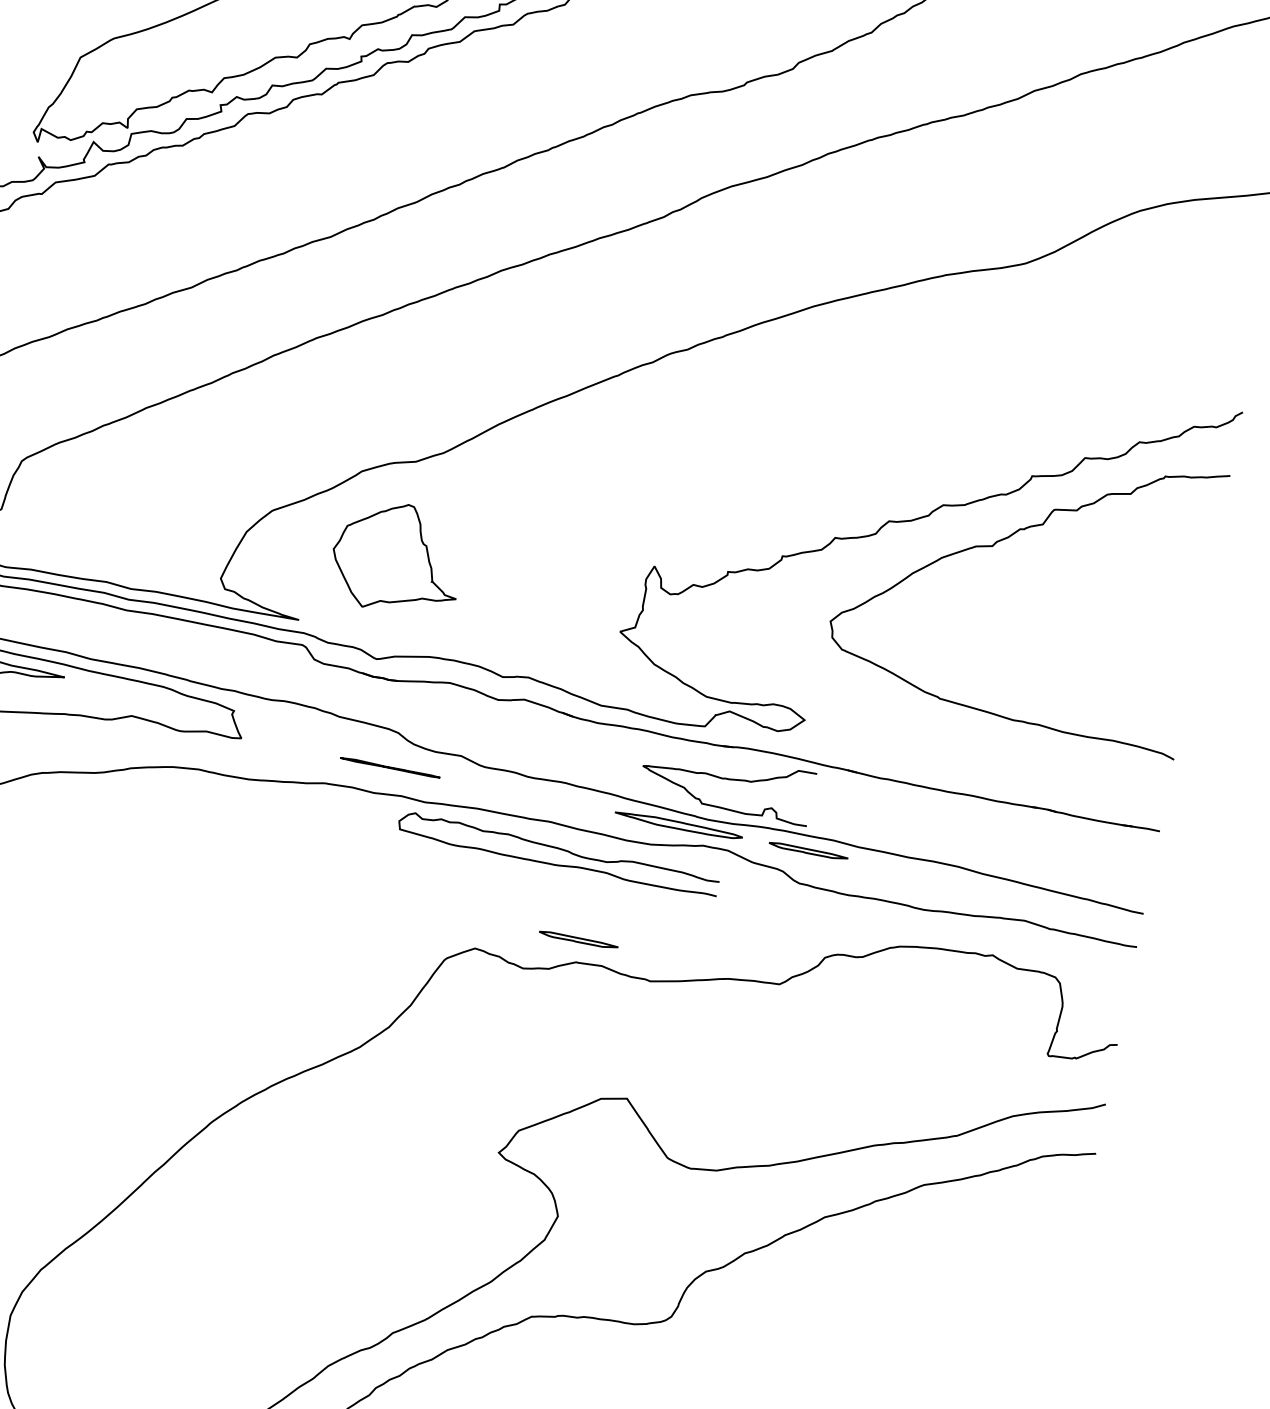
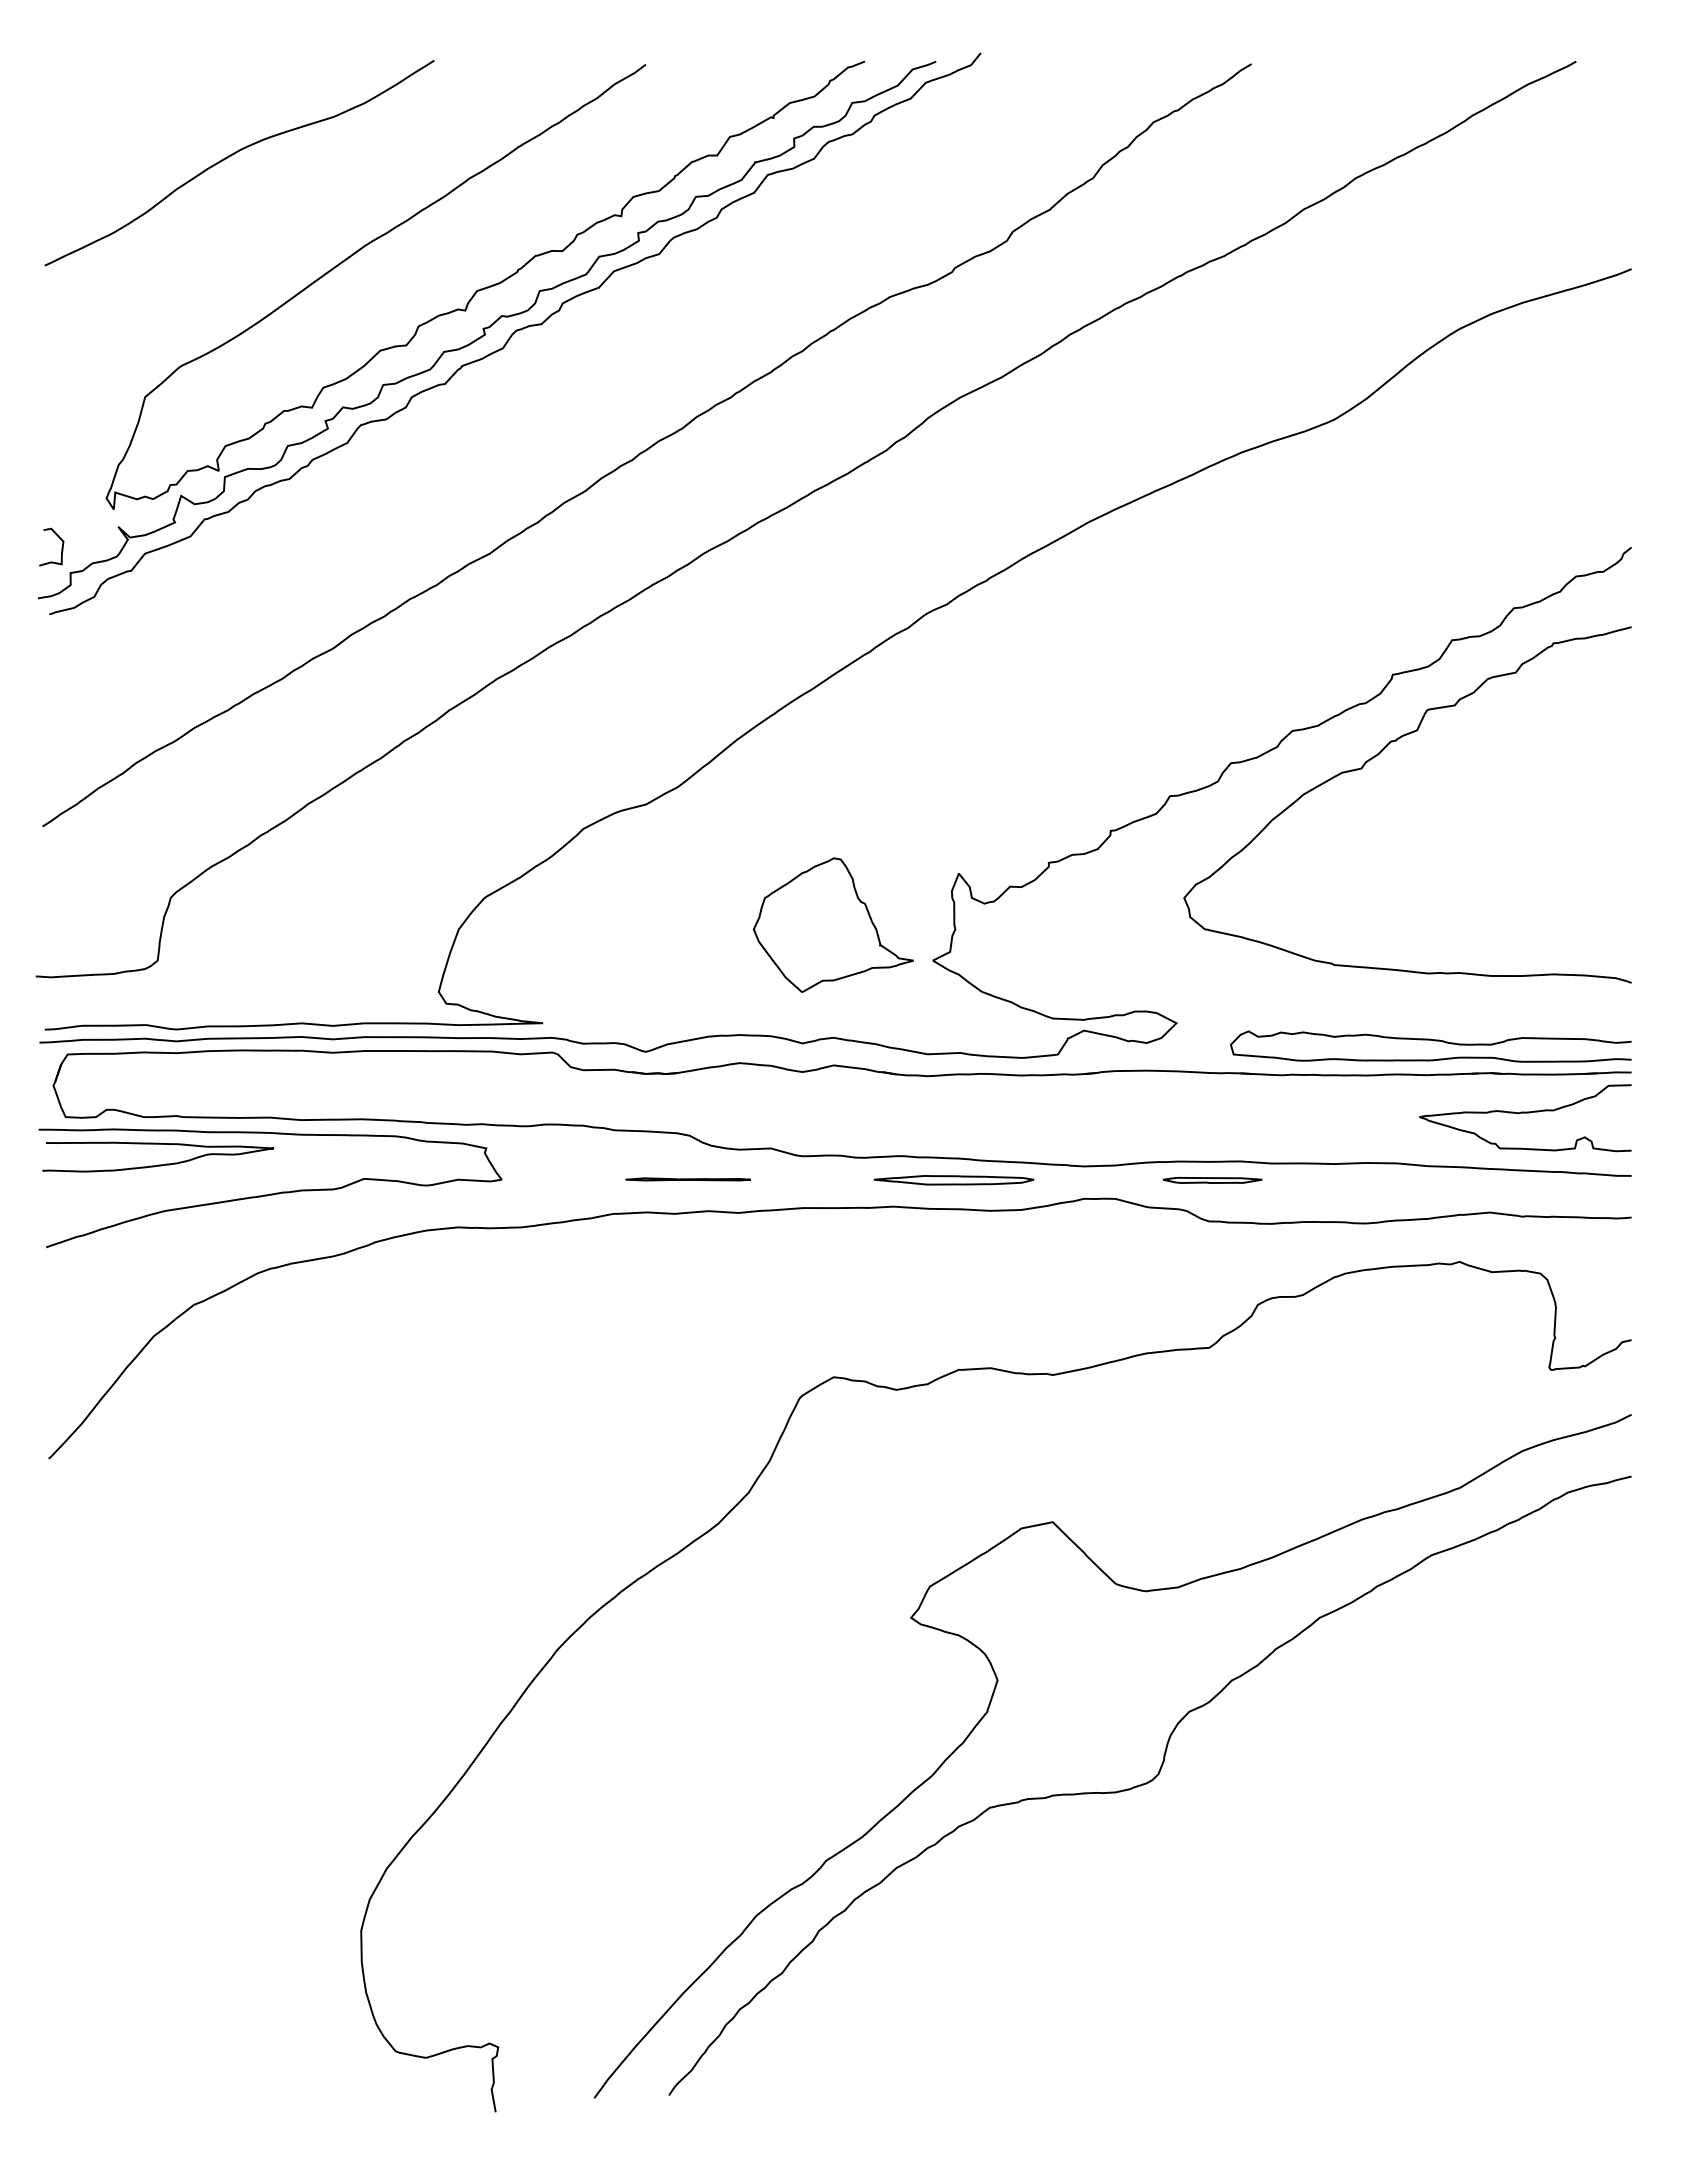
part: (398, 557) -> (833, 924), moved
curve: (728, 779) -> (1525, 1113), moved
part: (678, 825) -> (953, 1180), moved
curve: (559, 849) -> (1430, 1040), moved
part: (578, 940) -> (956, 1342), removed

